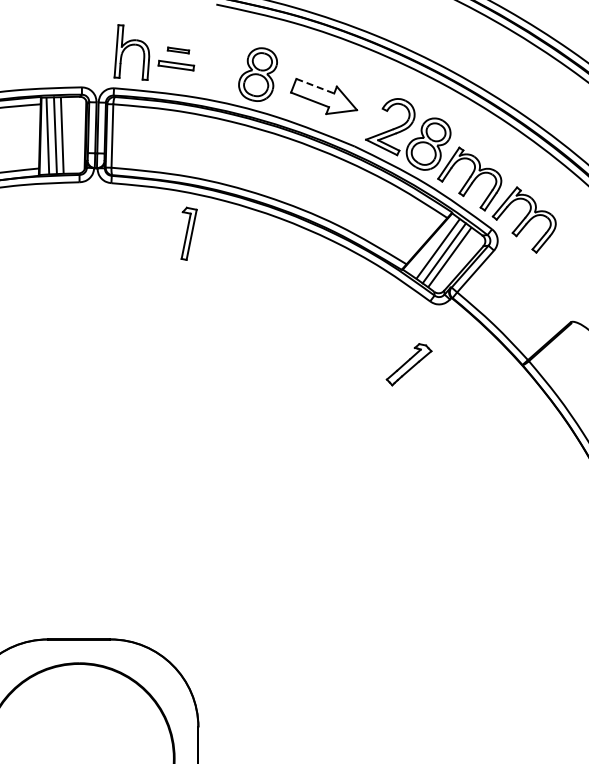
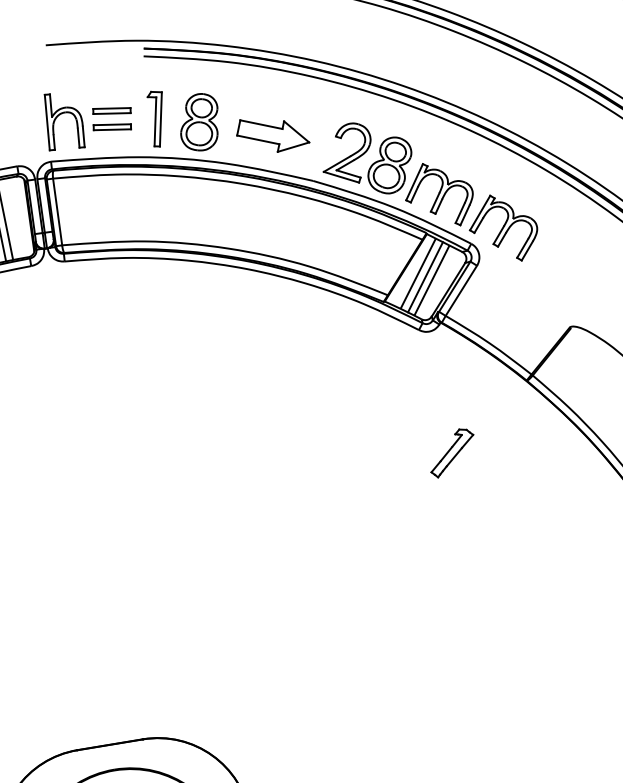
part: (178, 50) -> (111, 110), size x1.67
line: (315, 86) -> (261, 124), dashed -> solid
part: (188, 233) -> (157, 118), moved
part: (408, 364) -> (451, 452), moved

